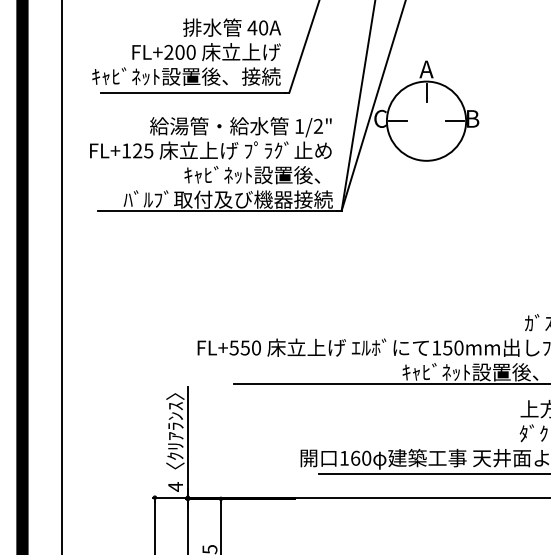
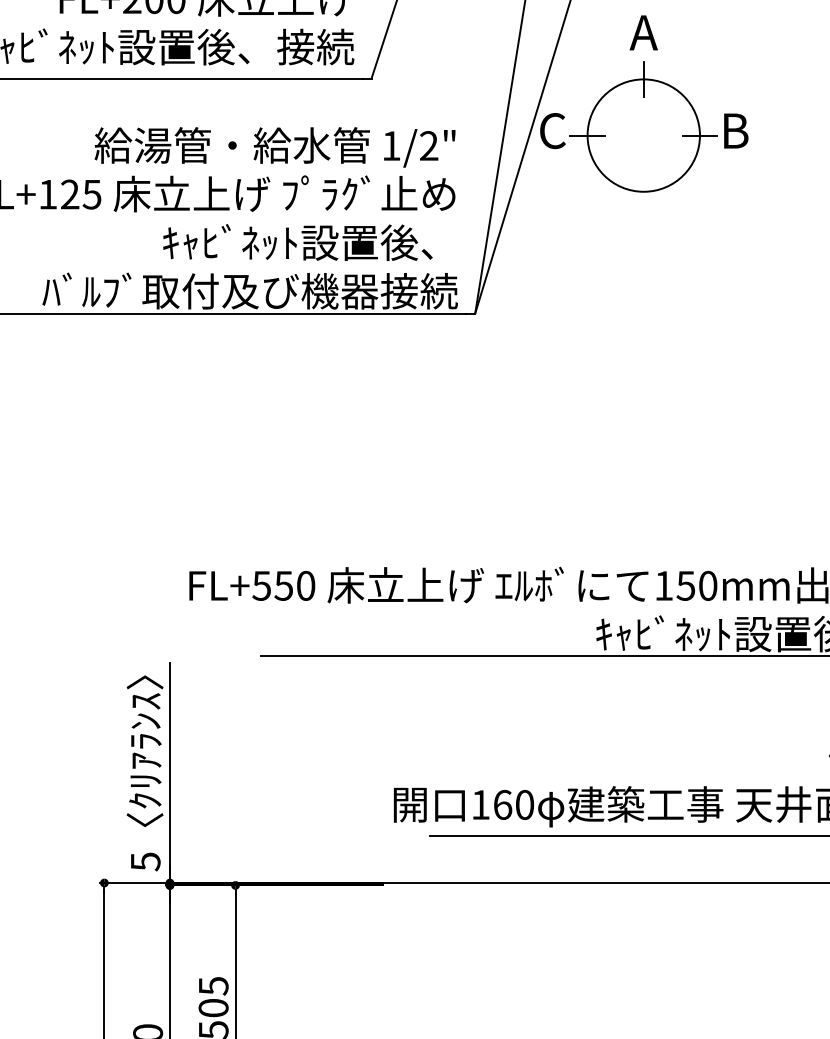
circle: (426, 120) -> (643, 134), size x0.71
text: (175, 486) -> (145, 860), 4 -> 5

